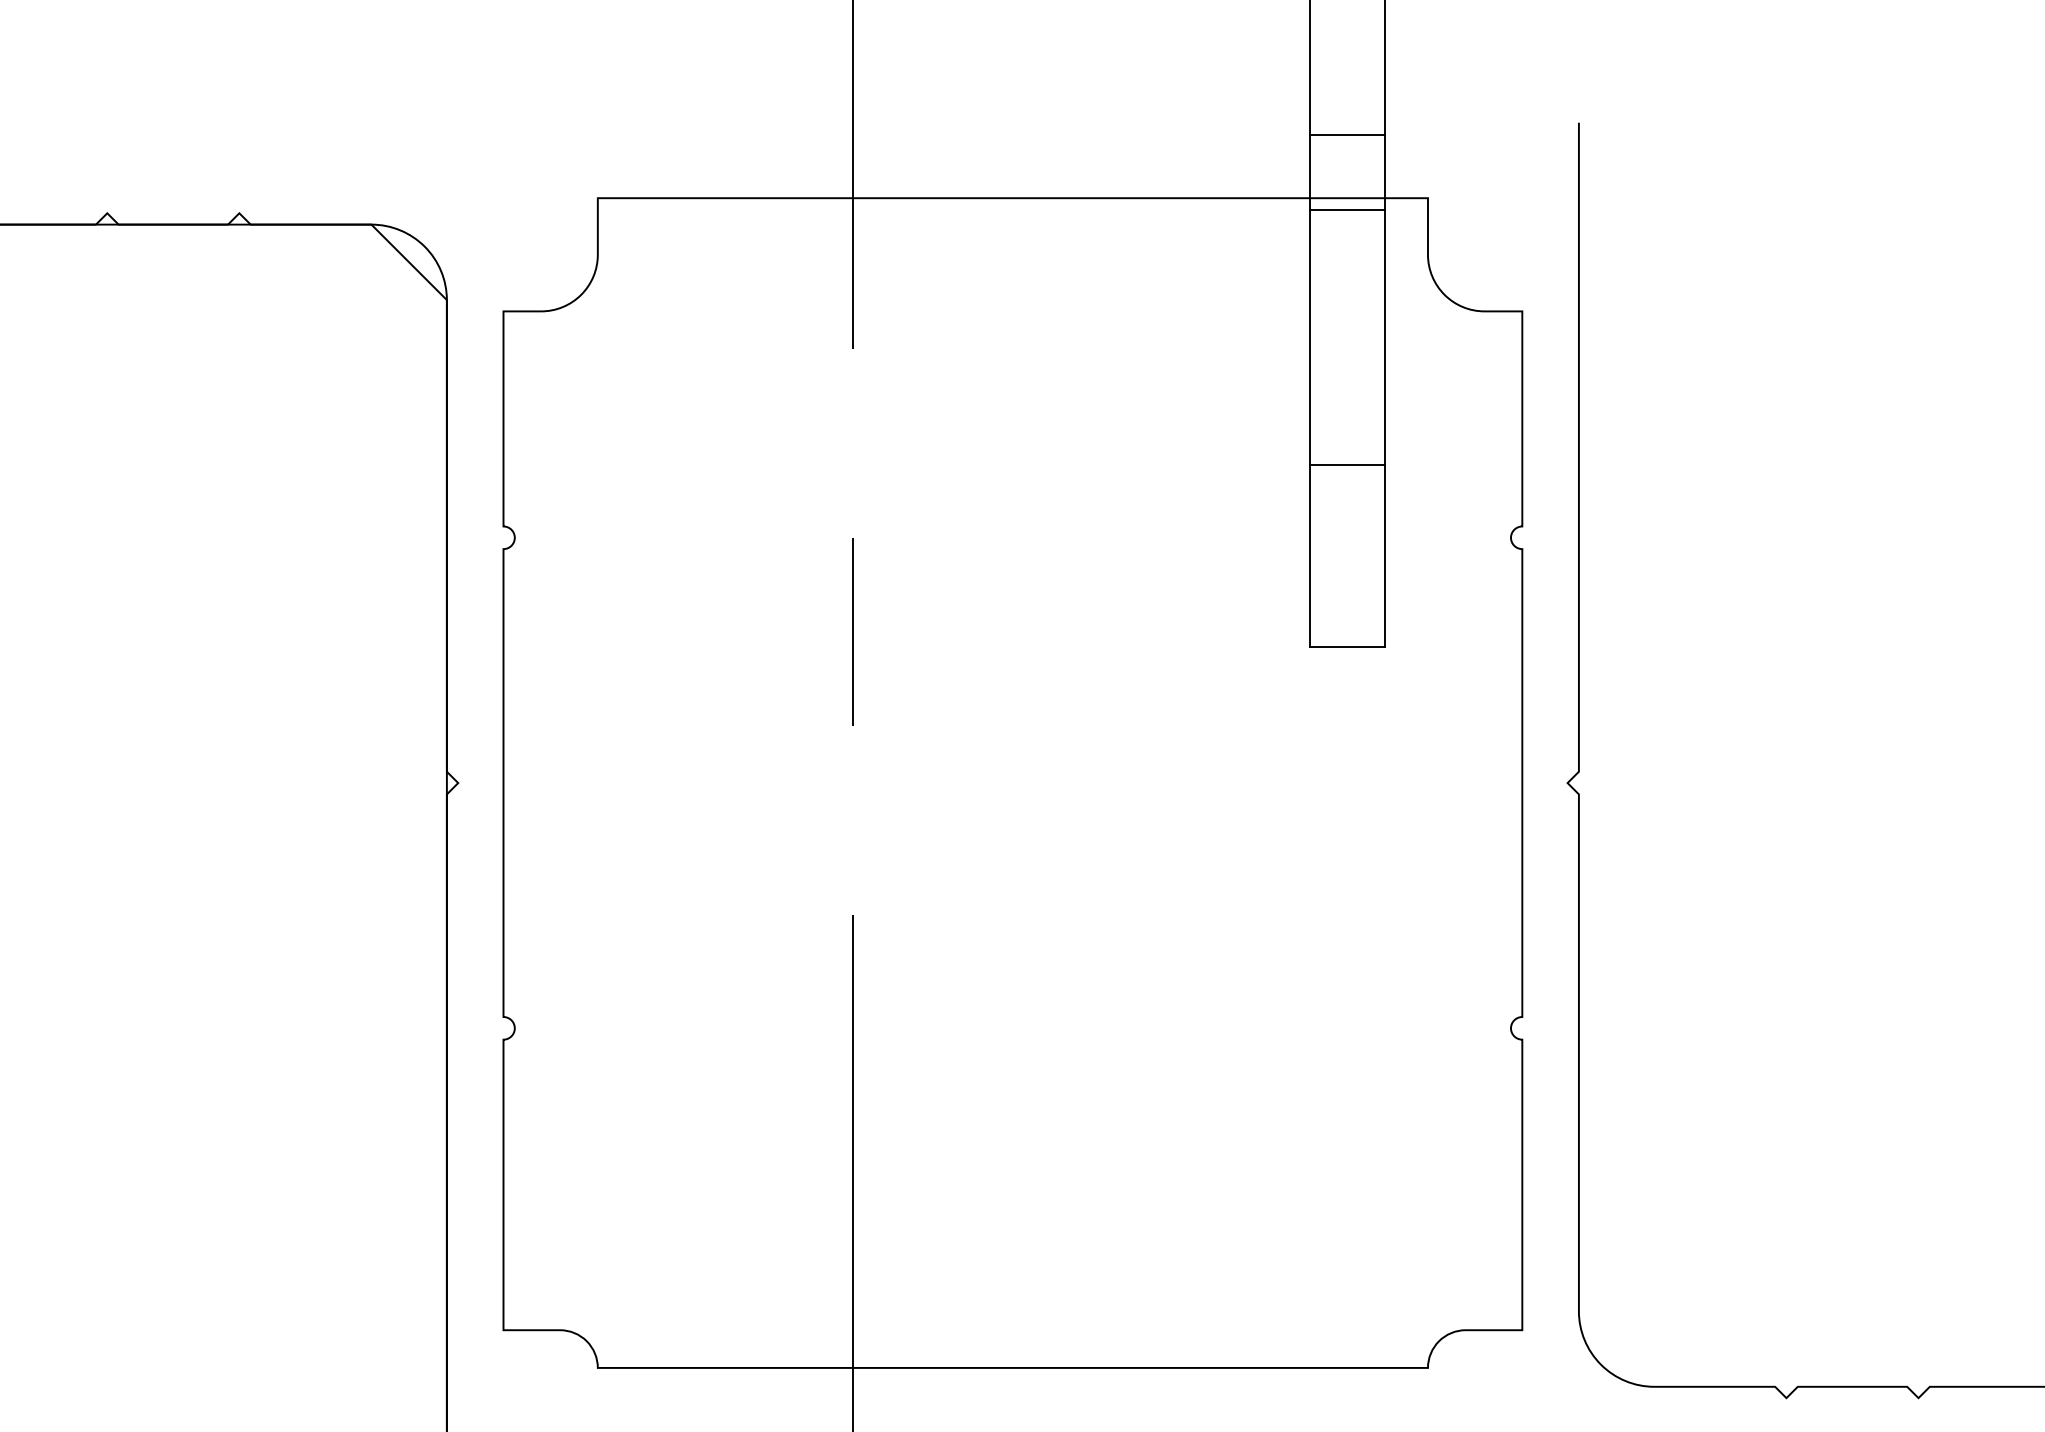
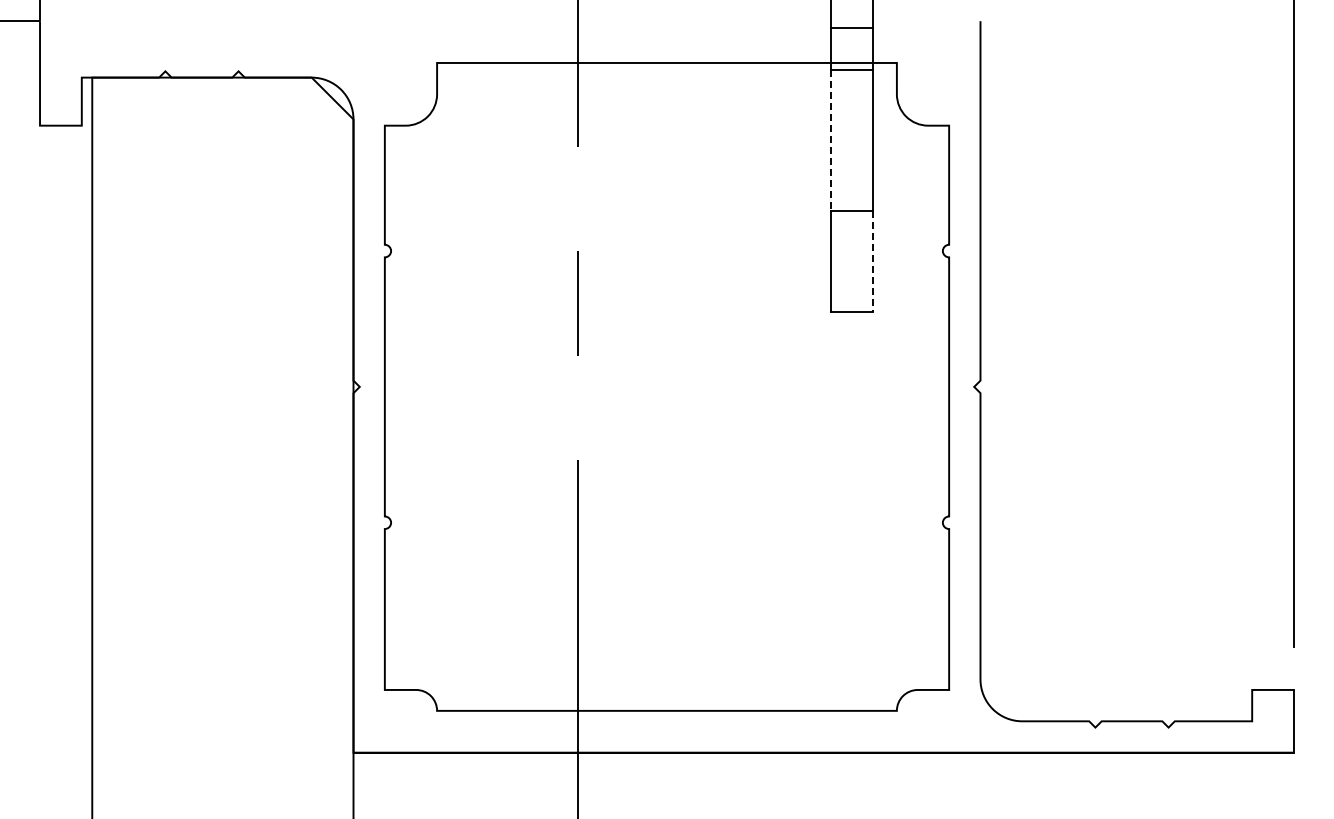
line: (1309, 338) -> (831, 140), solid -> dashed
line: (1385, 556) -> (873, 261), solid -> dashed

